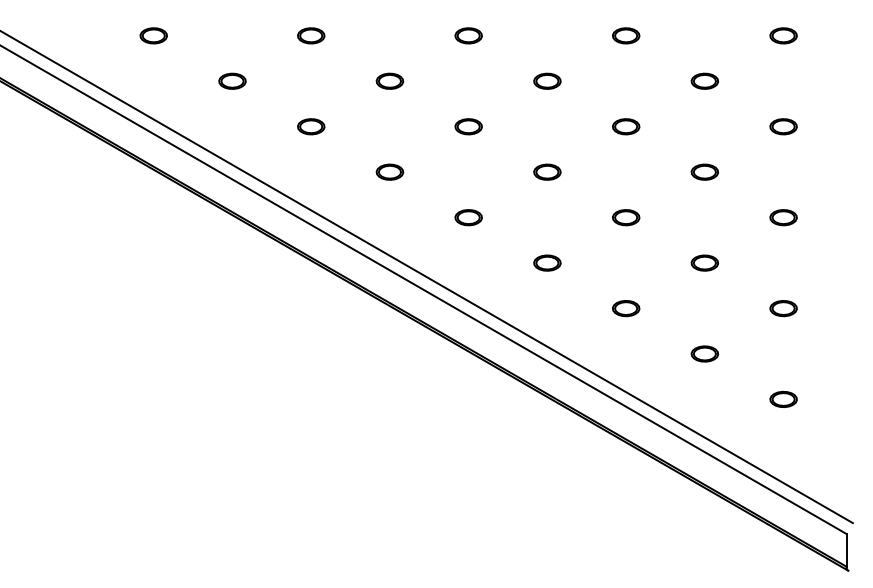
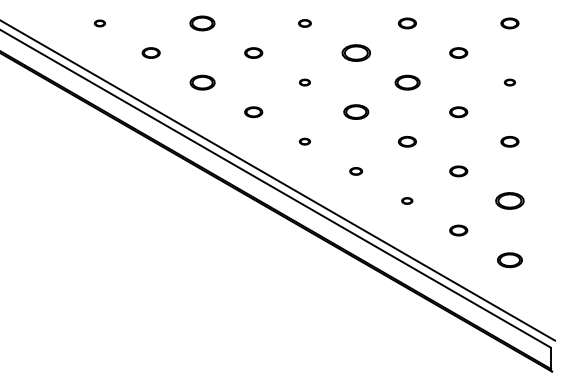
part: (153, 35) -> (99, 23), size x0.6
part: (311, 35) -> (202, 23), size x1.4
part: (467, 35) -> (304, 23), size x0.7
part: (546, 80) -> (355, 52), size x1.6
part: (309, 126) -> (201, 82), size x1.4
part: (467, 126) -> (304, 82), size x0.6
part: (624, 126) -> (406, 82), size x1.4
part: (782, 126) -> (509, 82), size x0.6
part: (546, 172) -> (355, 112), size x1.4
part: (467, 217) -> (304, 141), size x0.6
part: (546, 263) -> (355, 171), size x0.7
part: (624, 307) -> (406, 200), size x0.6
part: (782, 307) -> (509, 200), size x1.6
part: (782, 398) -> (509, 259), size x1.4

